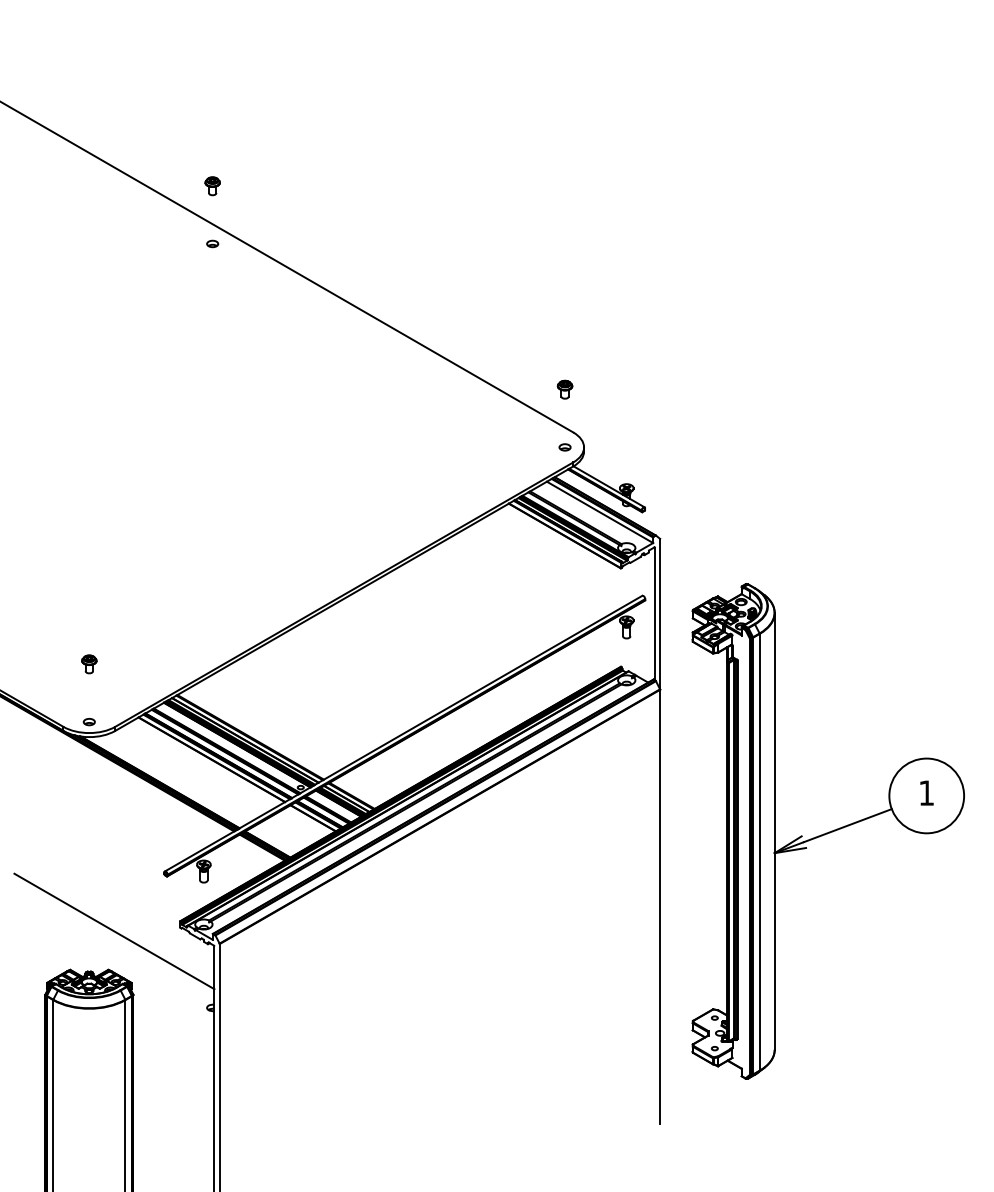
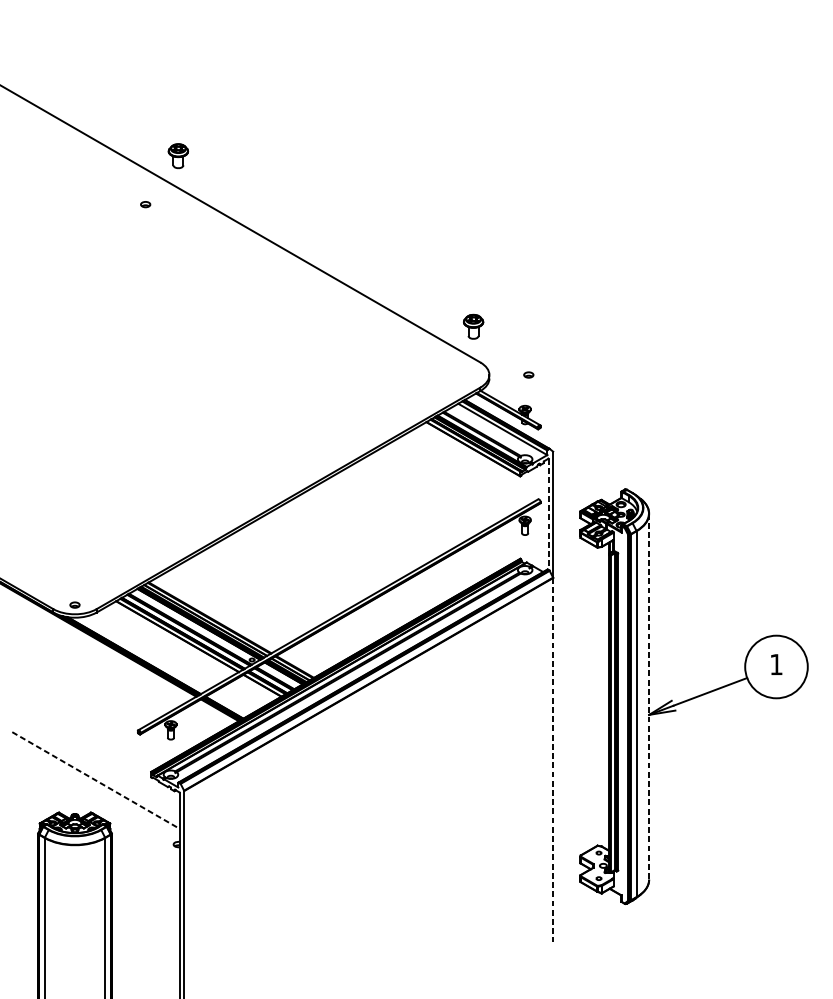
part: (212, 186) -> (178, 156), size x1.6
part: (212, 243) -> (145, 204), moved
part: (564, 389) -> (473, 326), size x1.6
part: (564, 447) -> (528, 375), moved
line: (654, 614) -> (548, 514), solid -> dashed
part: (89, 664) -> (75, 556), removed
line: (774, 831) -> (648, 696), solid -> dashed
line: (660, 906) -> (553, 759), solid -> dashed
line: (114, 931) -> (96, 780), solid -> dashed

